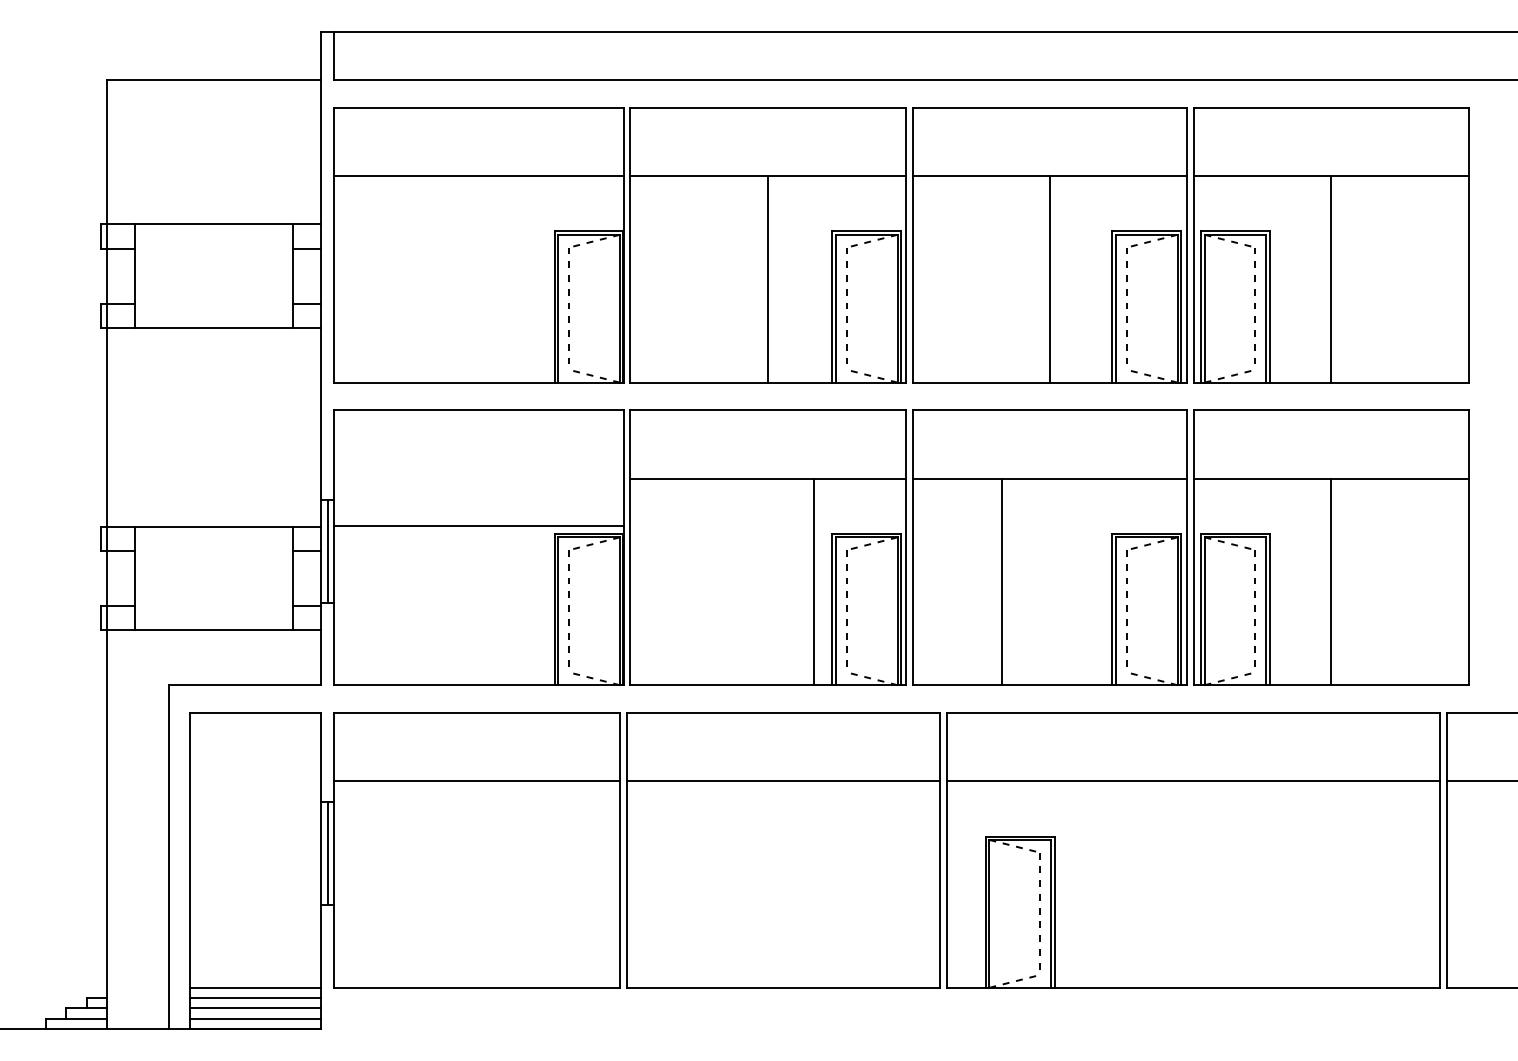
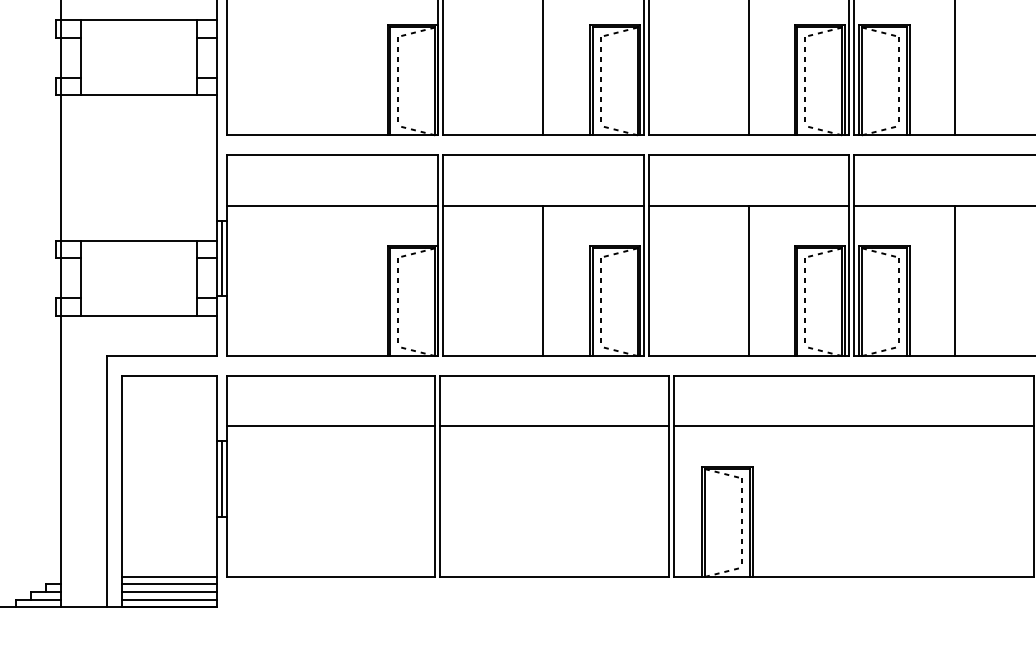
line: (478, 525) -> (332, 205), moved
line: (813, 581) -> (542, 280), moved
line: (1002, 581) -> (749, 280), moved

